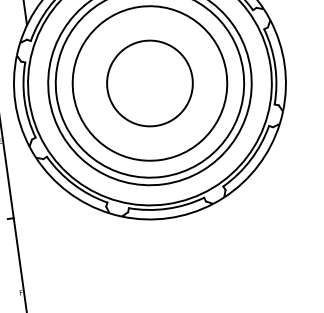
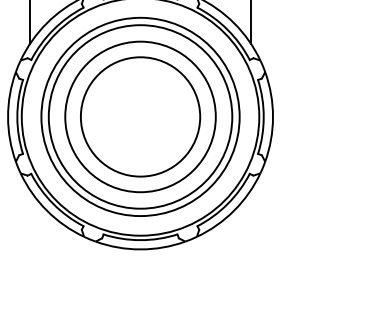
circle: (149, 83) -> (140, 116), size x1.43

